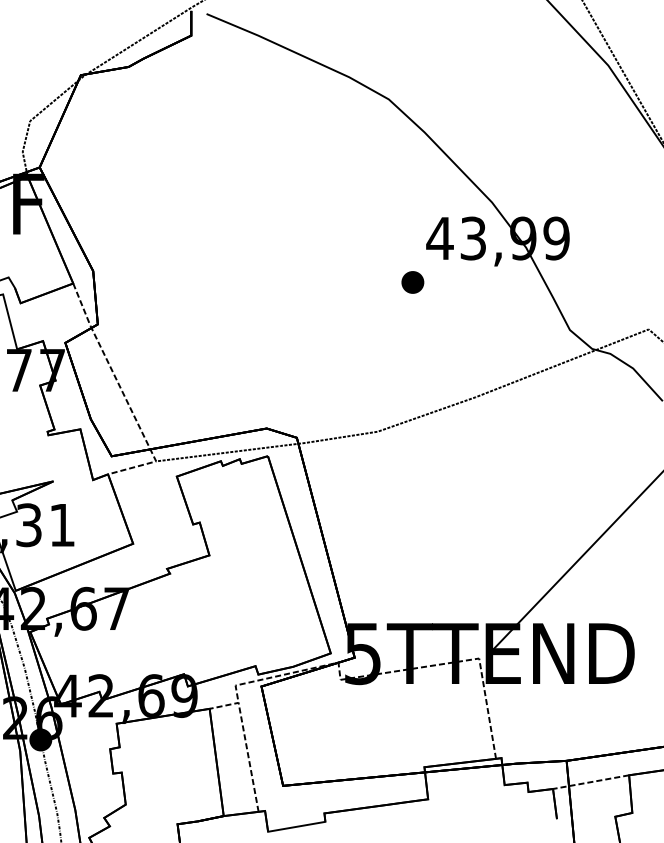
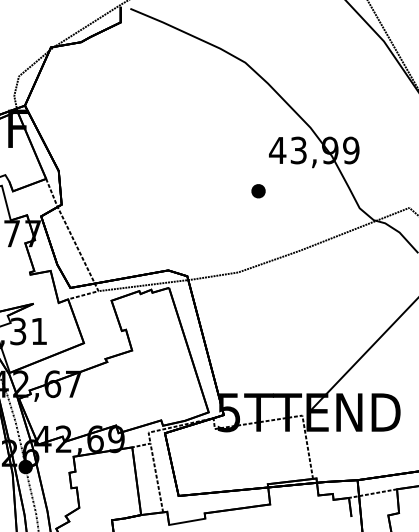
part: (412, 282) -> (258, 191), moved

